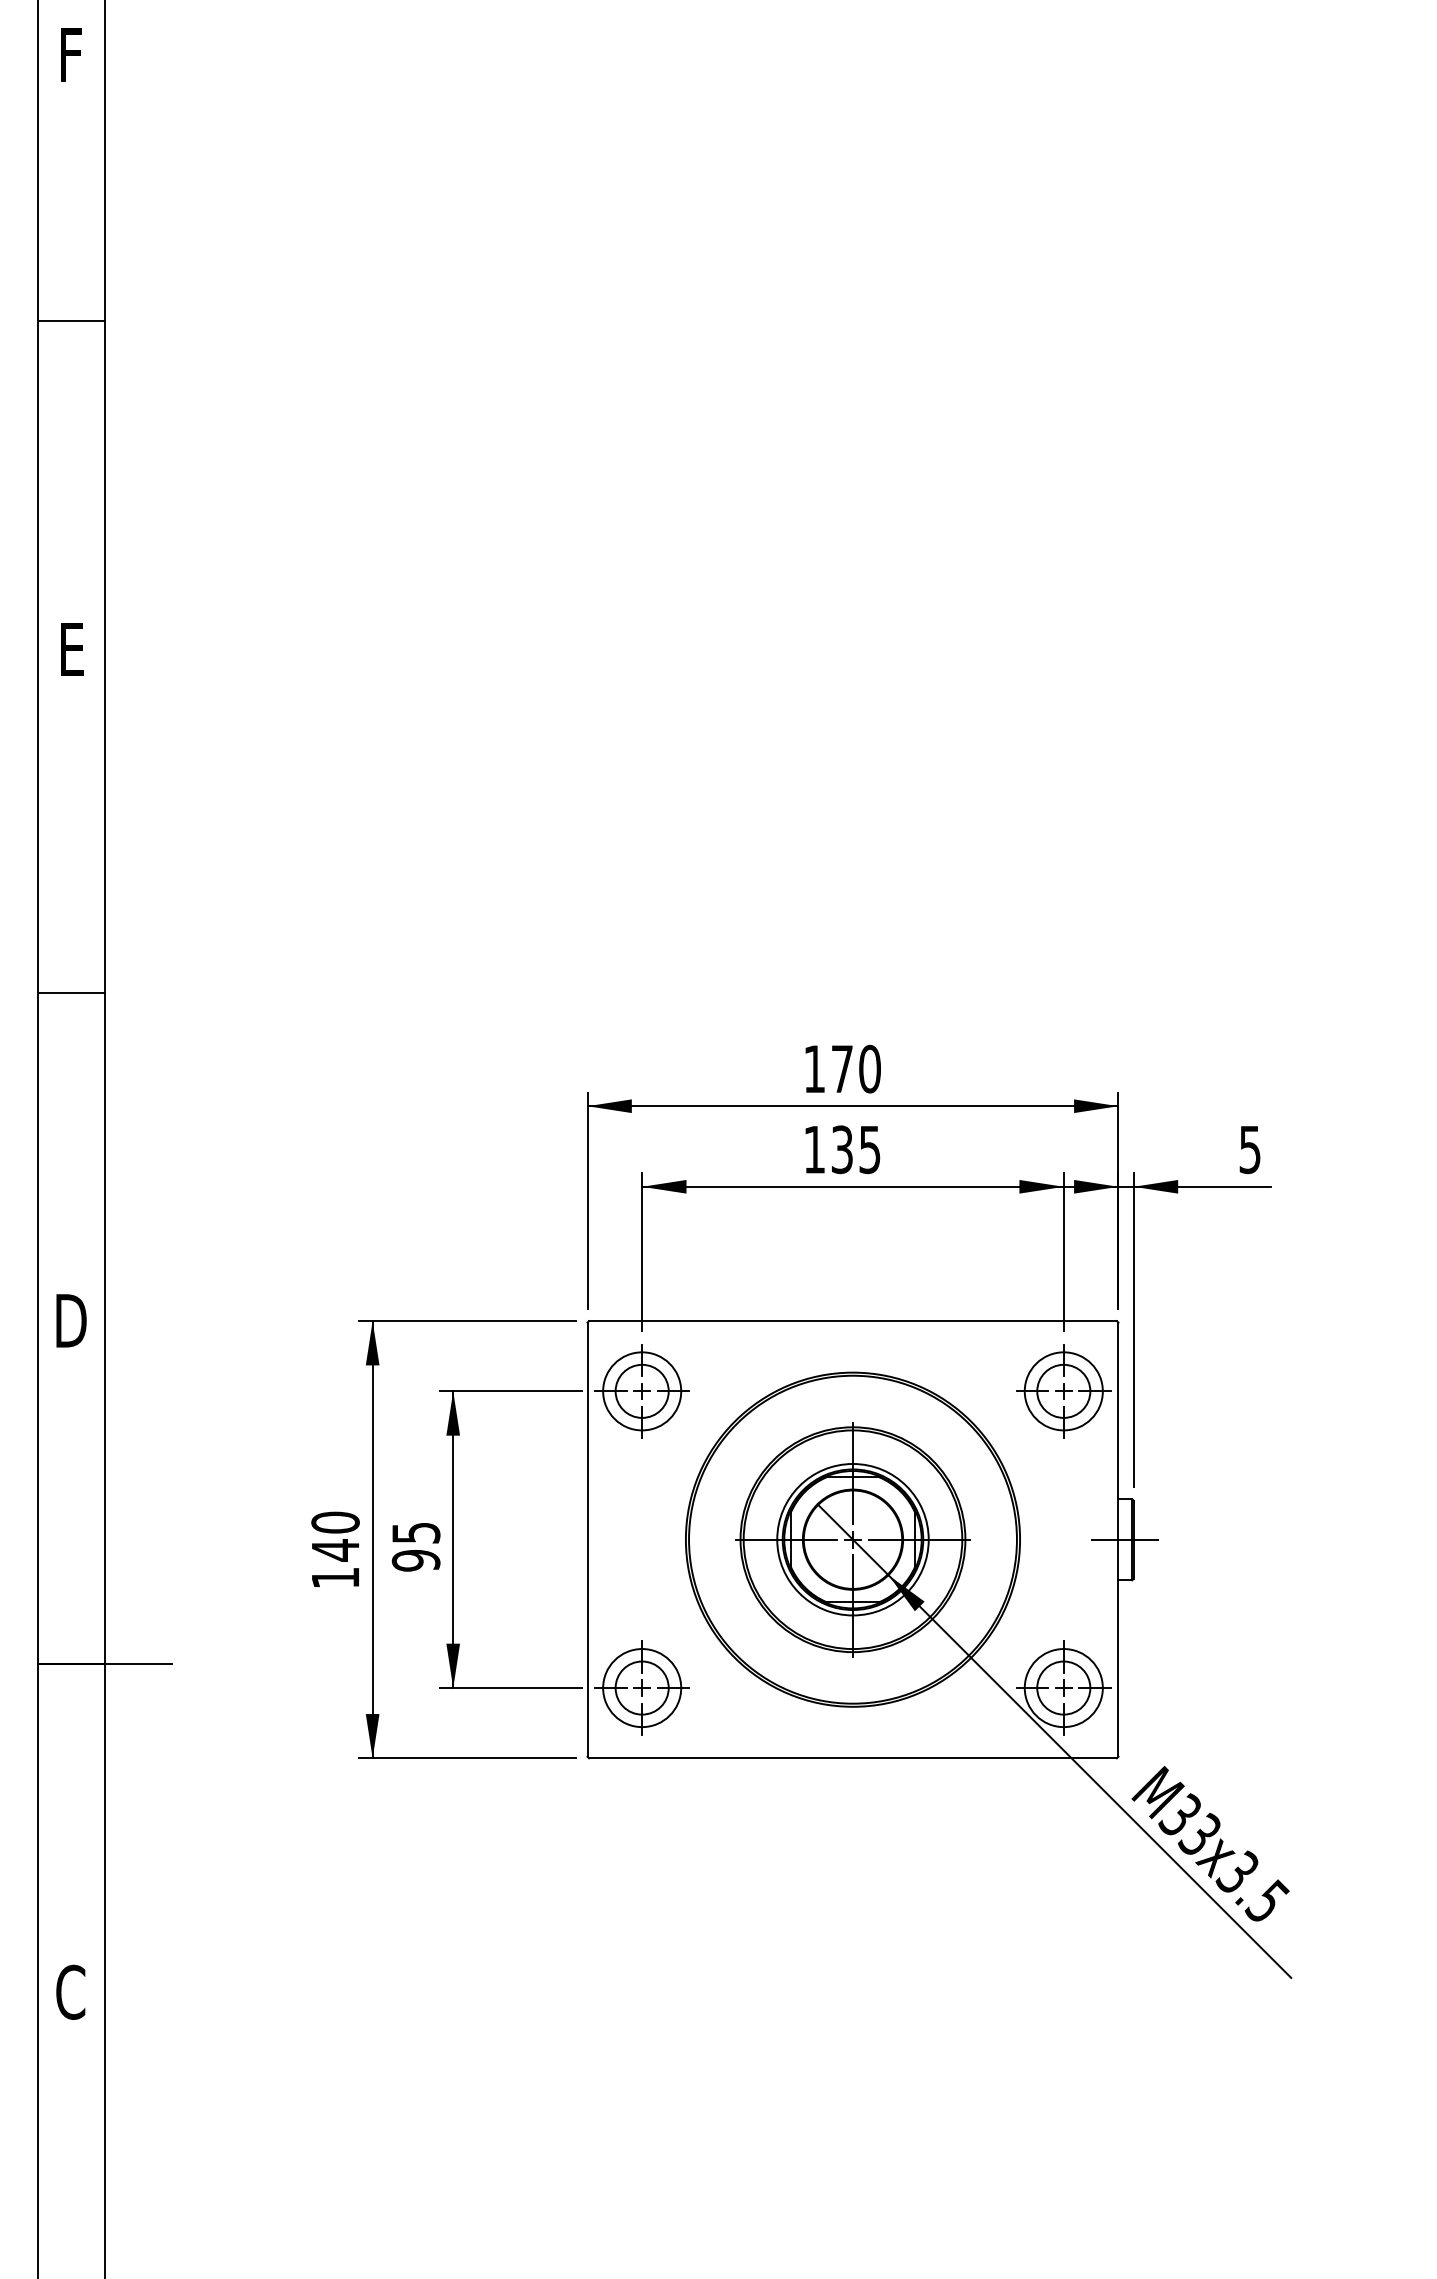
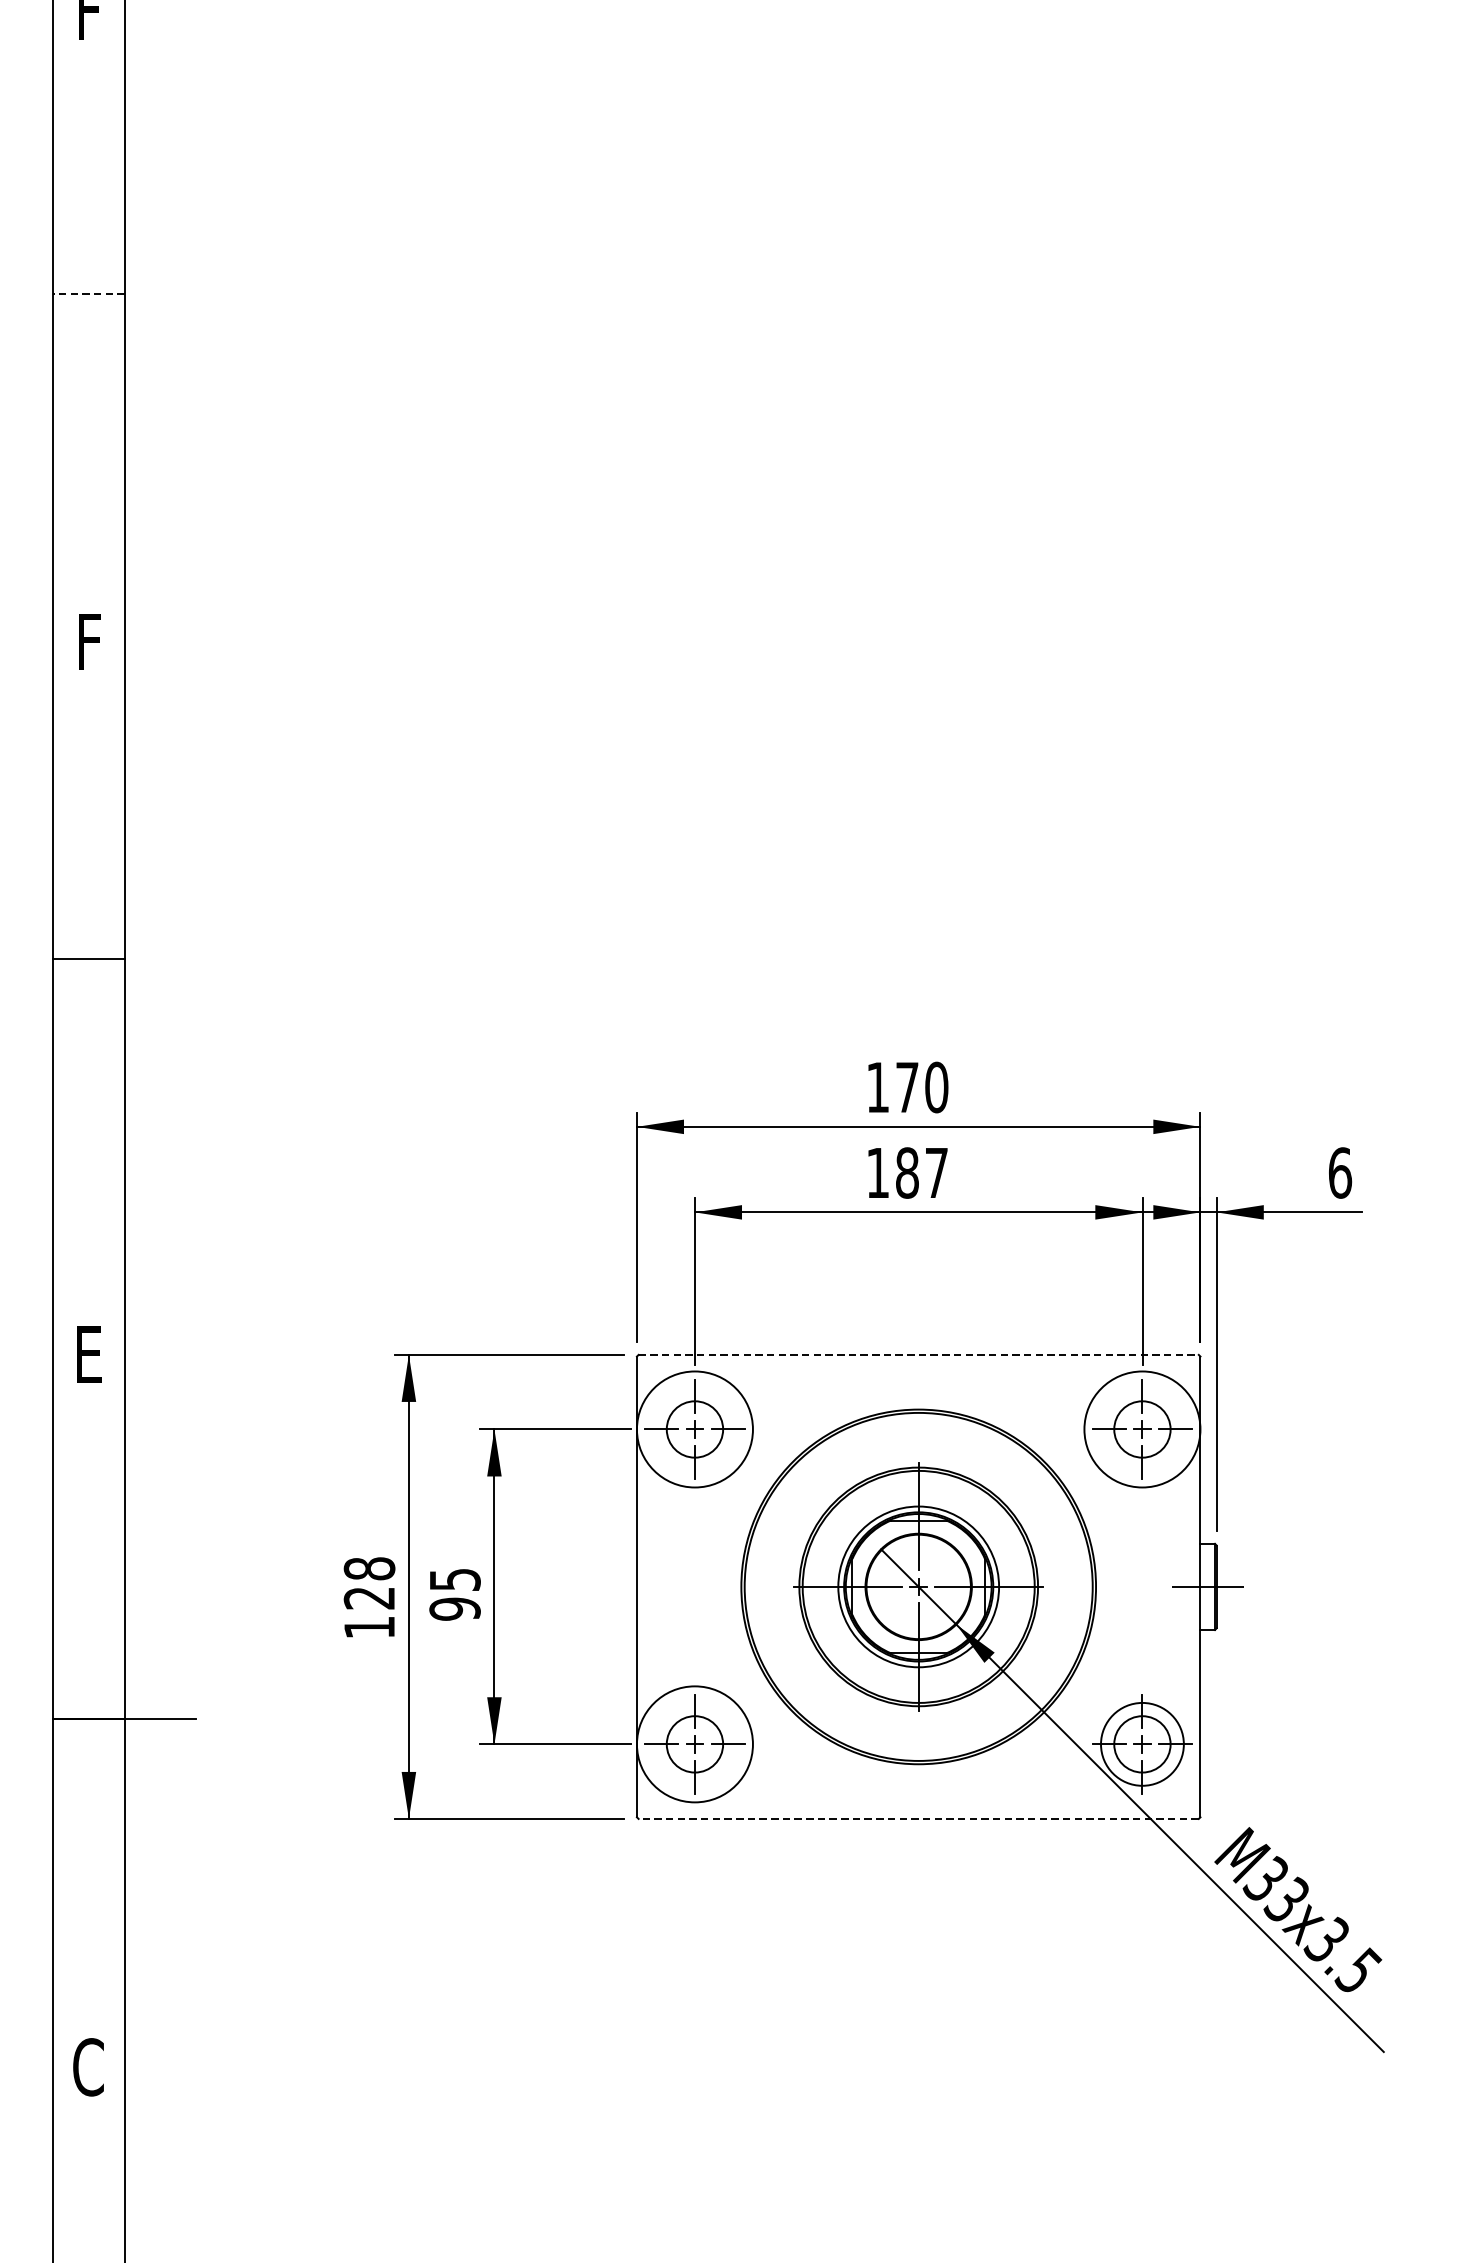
line: (71, 321) -> (89, 294), solid -> dashed
text: (72, 649) -> (90, 642), E -> F
line: (70, 992) -> (88, 958), moved
text: (855, 1149) -> (921, 1172), 135 -> 187
text: (1250, 1149) -> (1340, 1172), 5 -> 6
text: (71, 1320) -> (89, 1354), D -> E
line: (853, 1321) -> (919, 1355), solid -> dashed
circle: (642, 1391) -> (695, 1429), size x1.4
circle: (1063, 1391) -> (1142, 1429), size x1.4
text: (335, 1536) -> (369, 1583), 140 -> 128
circle: (642, 1688) -> (695, 1744), size x1.4
line: (853, 1758) -> (919, 1819), solid -> dashed

